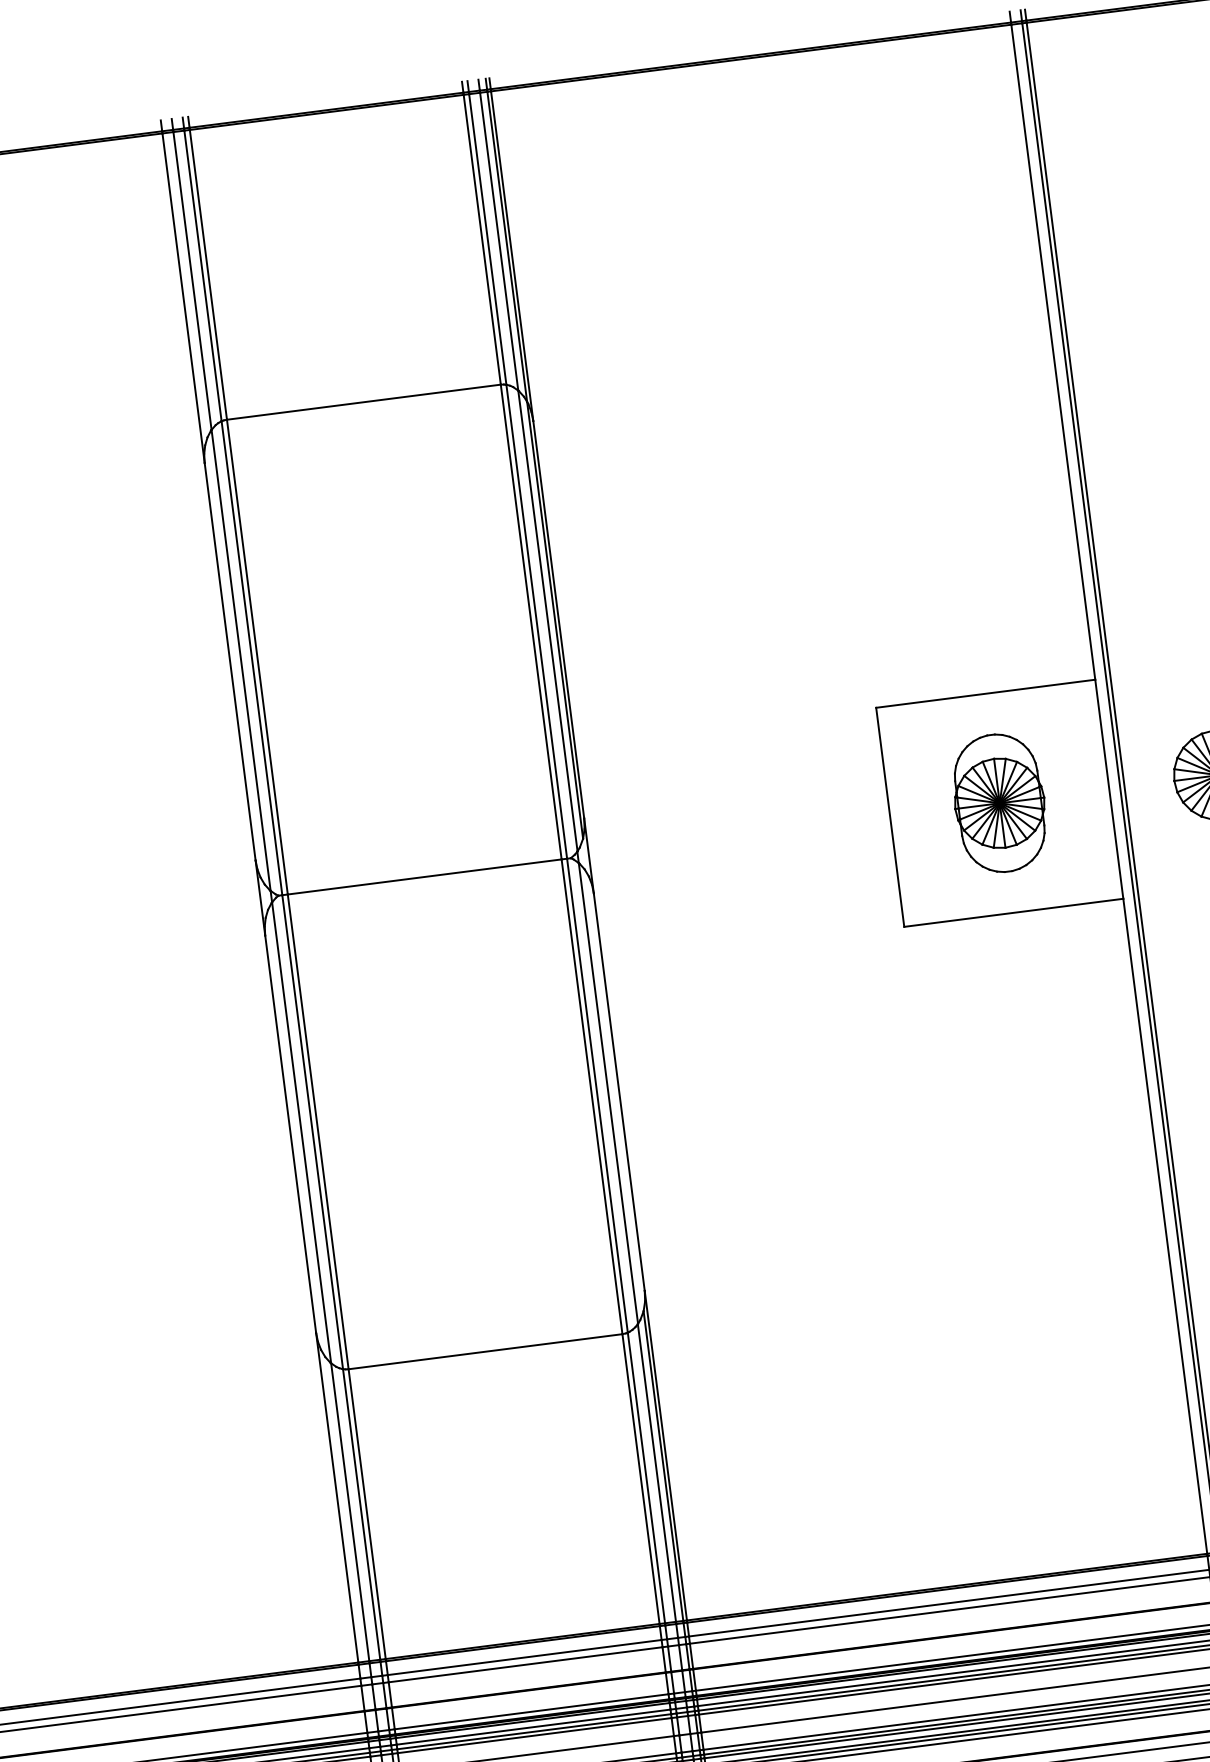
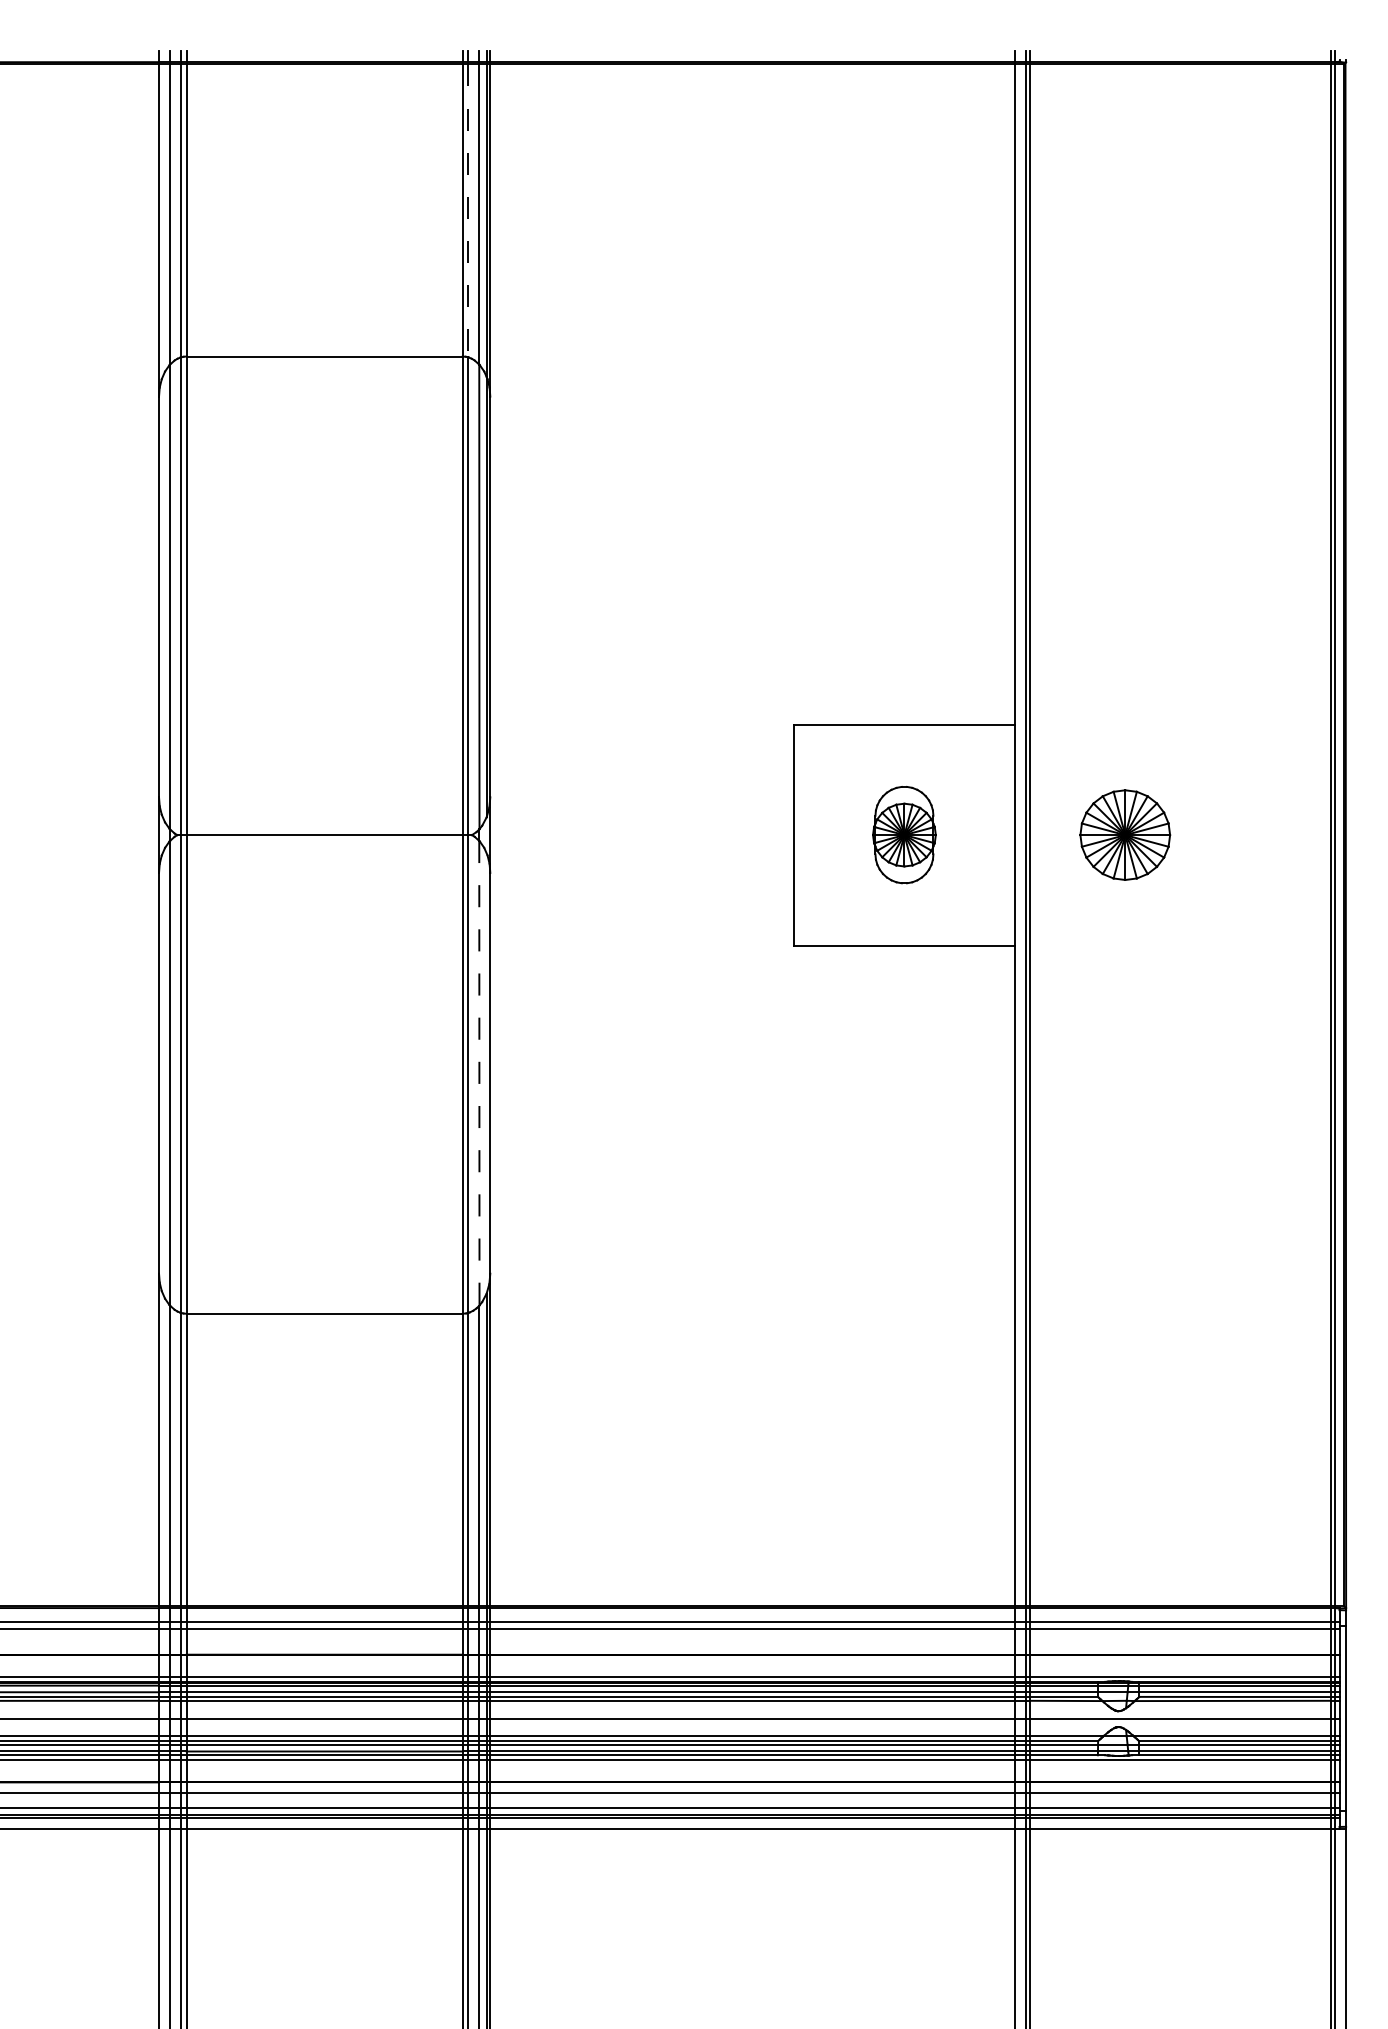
line: (488, 239) -> (468, 210), solid -> dashed
part: (999, 802) -> (904, 834), size x0.7
line: (608, 1093) -> (479, 1073), solid -> dashed

